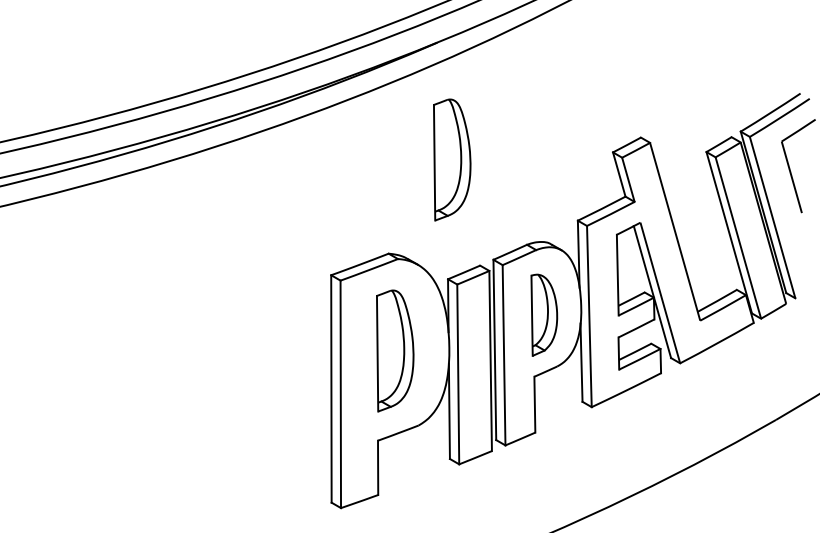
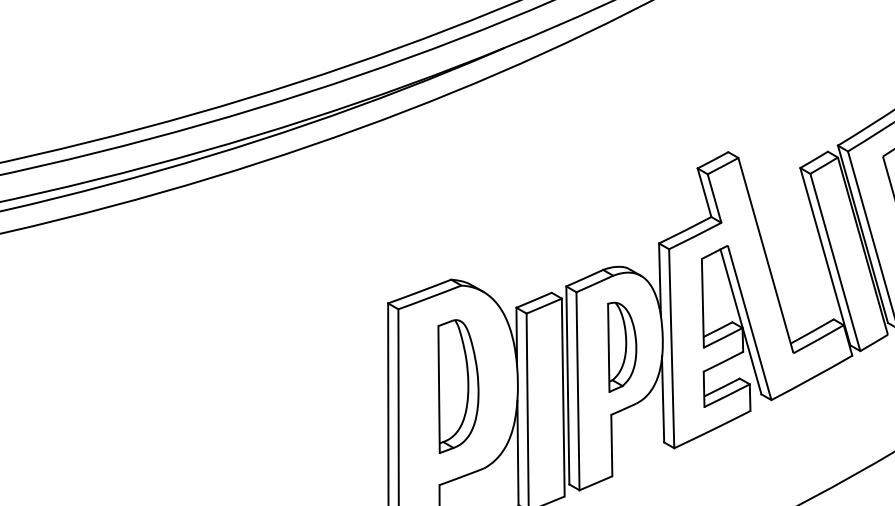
part: (452, 159) -> (521, 176), removed

